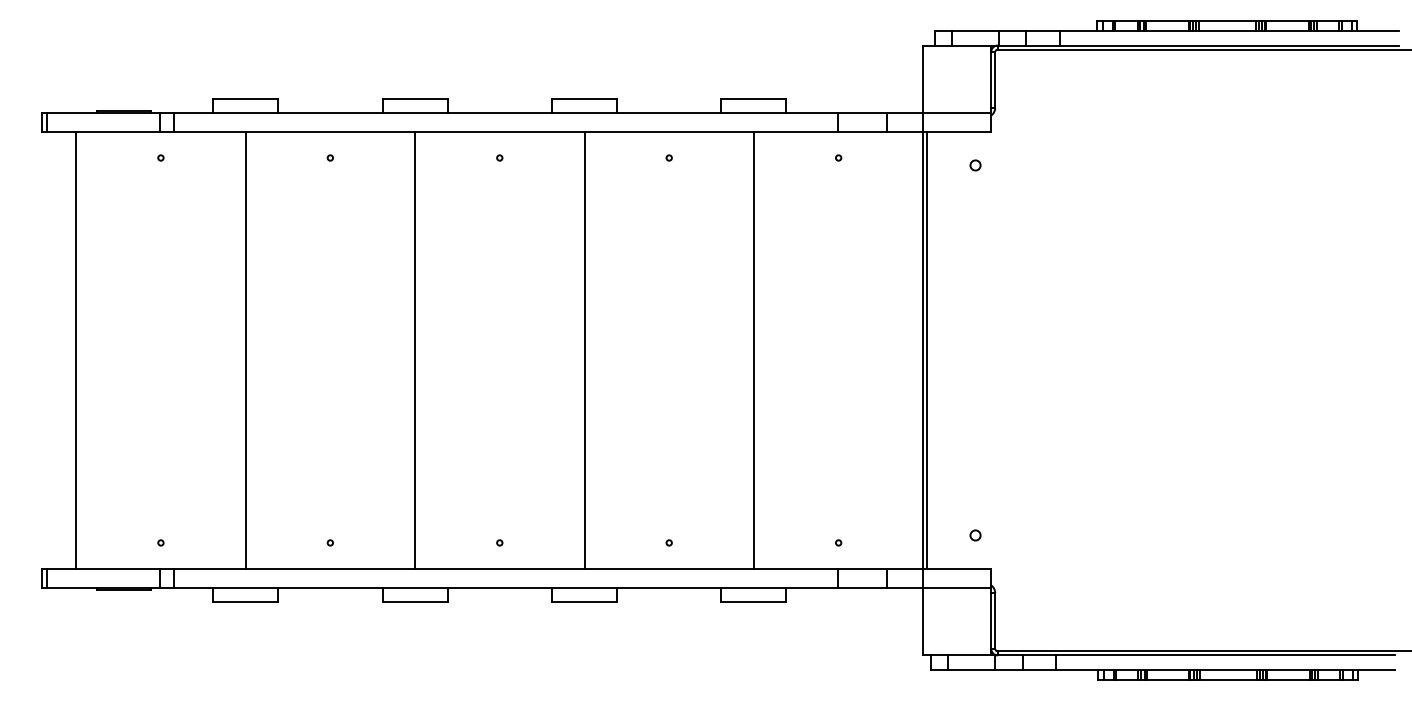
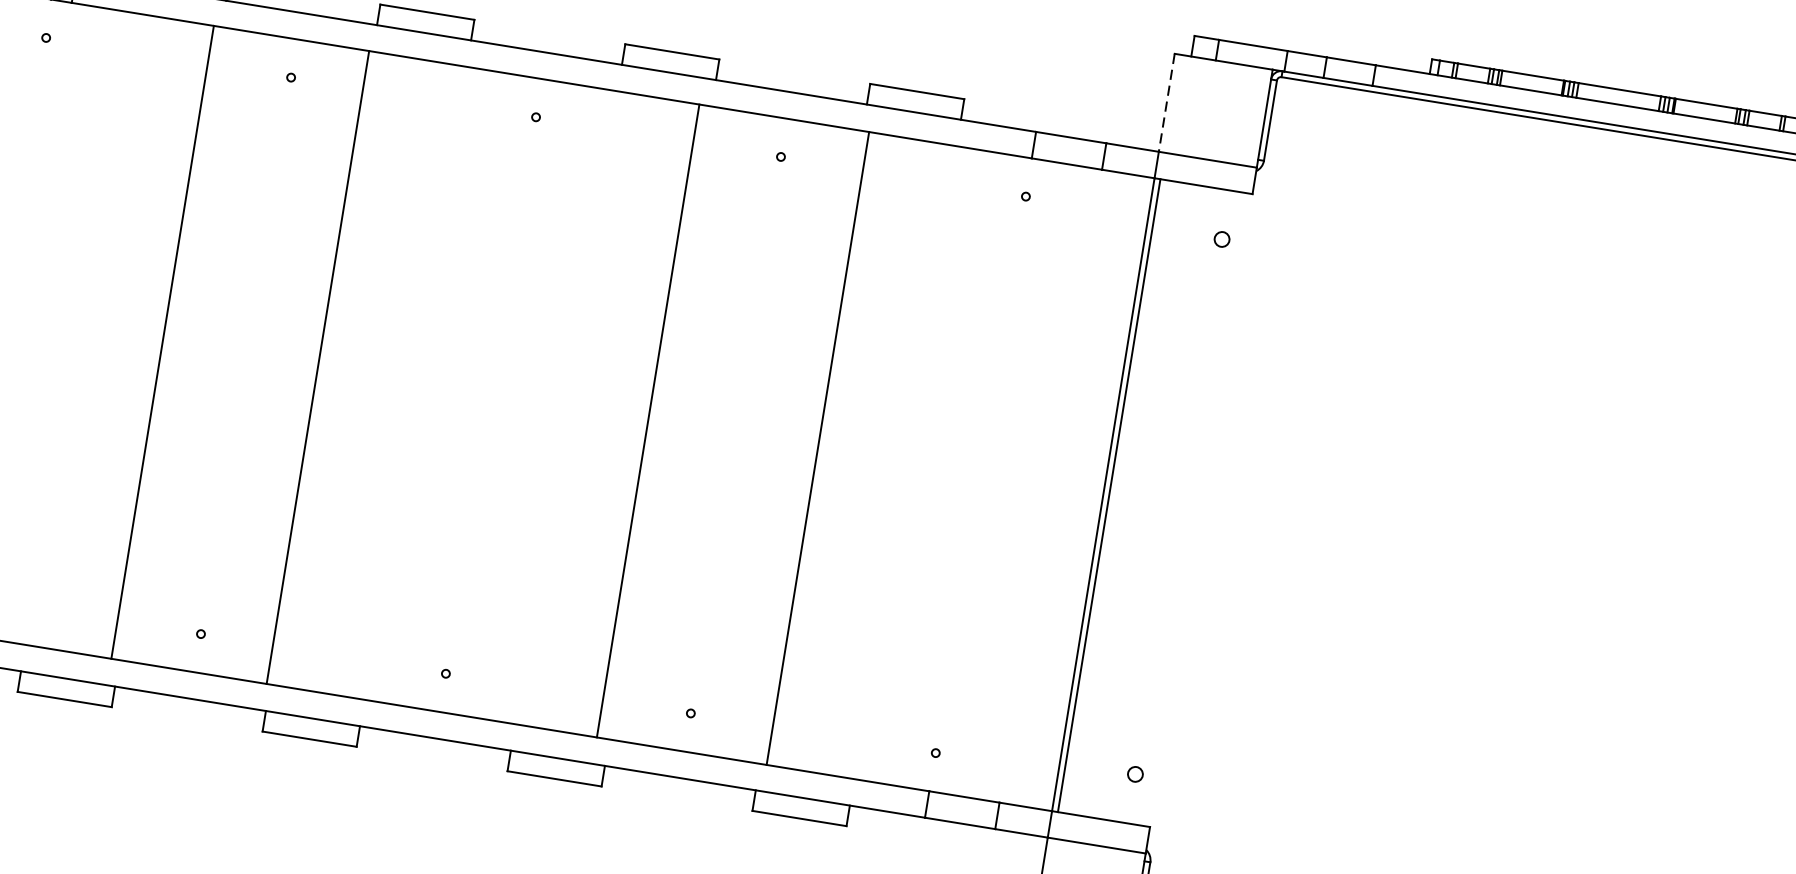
line: (923, 79) -> (1166, 103), solid -> dashed
line: (245, 350) -> (162, 342), moved
line: (415, 350) -> (318, 367), moved
line: (584, 350) -> (648, 421), moved
line: (753, 350) -> (817, 448), moved

